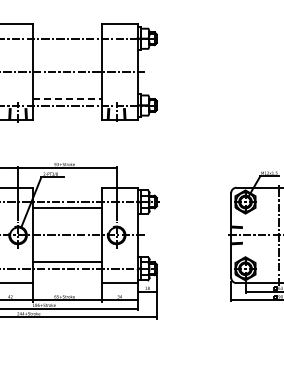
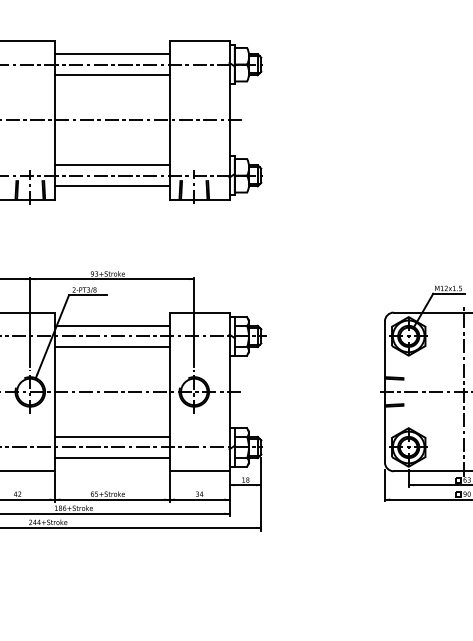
line: (66, 32) -> (110, 54), added
line: (66, 45) -> (110, 75), added
line: (67, 99) -> (112, 165), dashed -> solid
line: (66, 111) -> (110, 185), added
line: (66, 195) -> (110, 325), added
line: (66, 275) -> (110, 458), added

